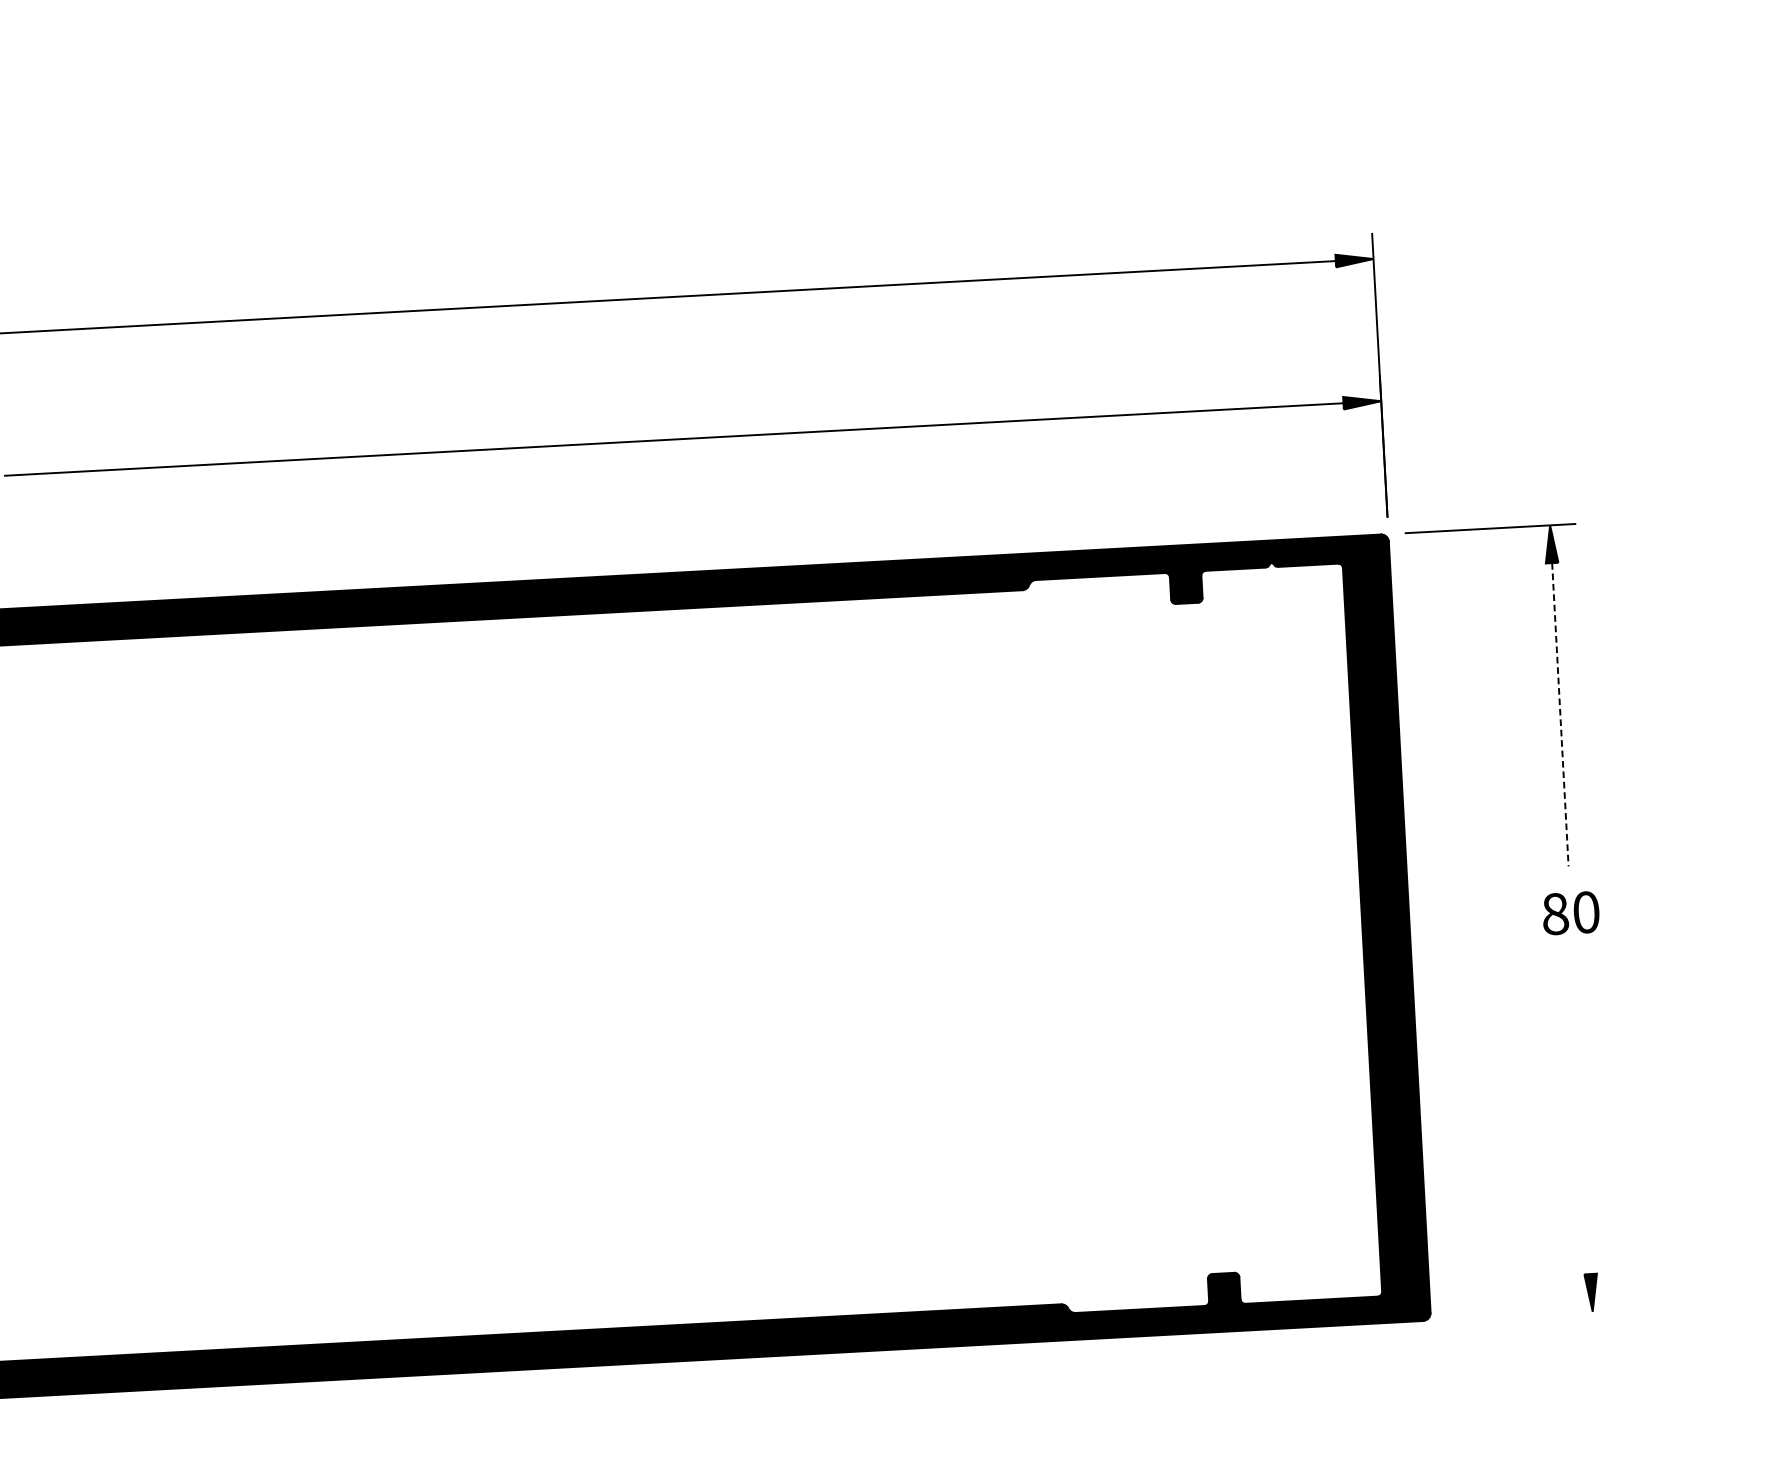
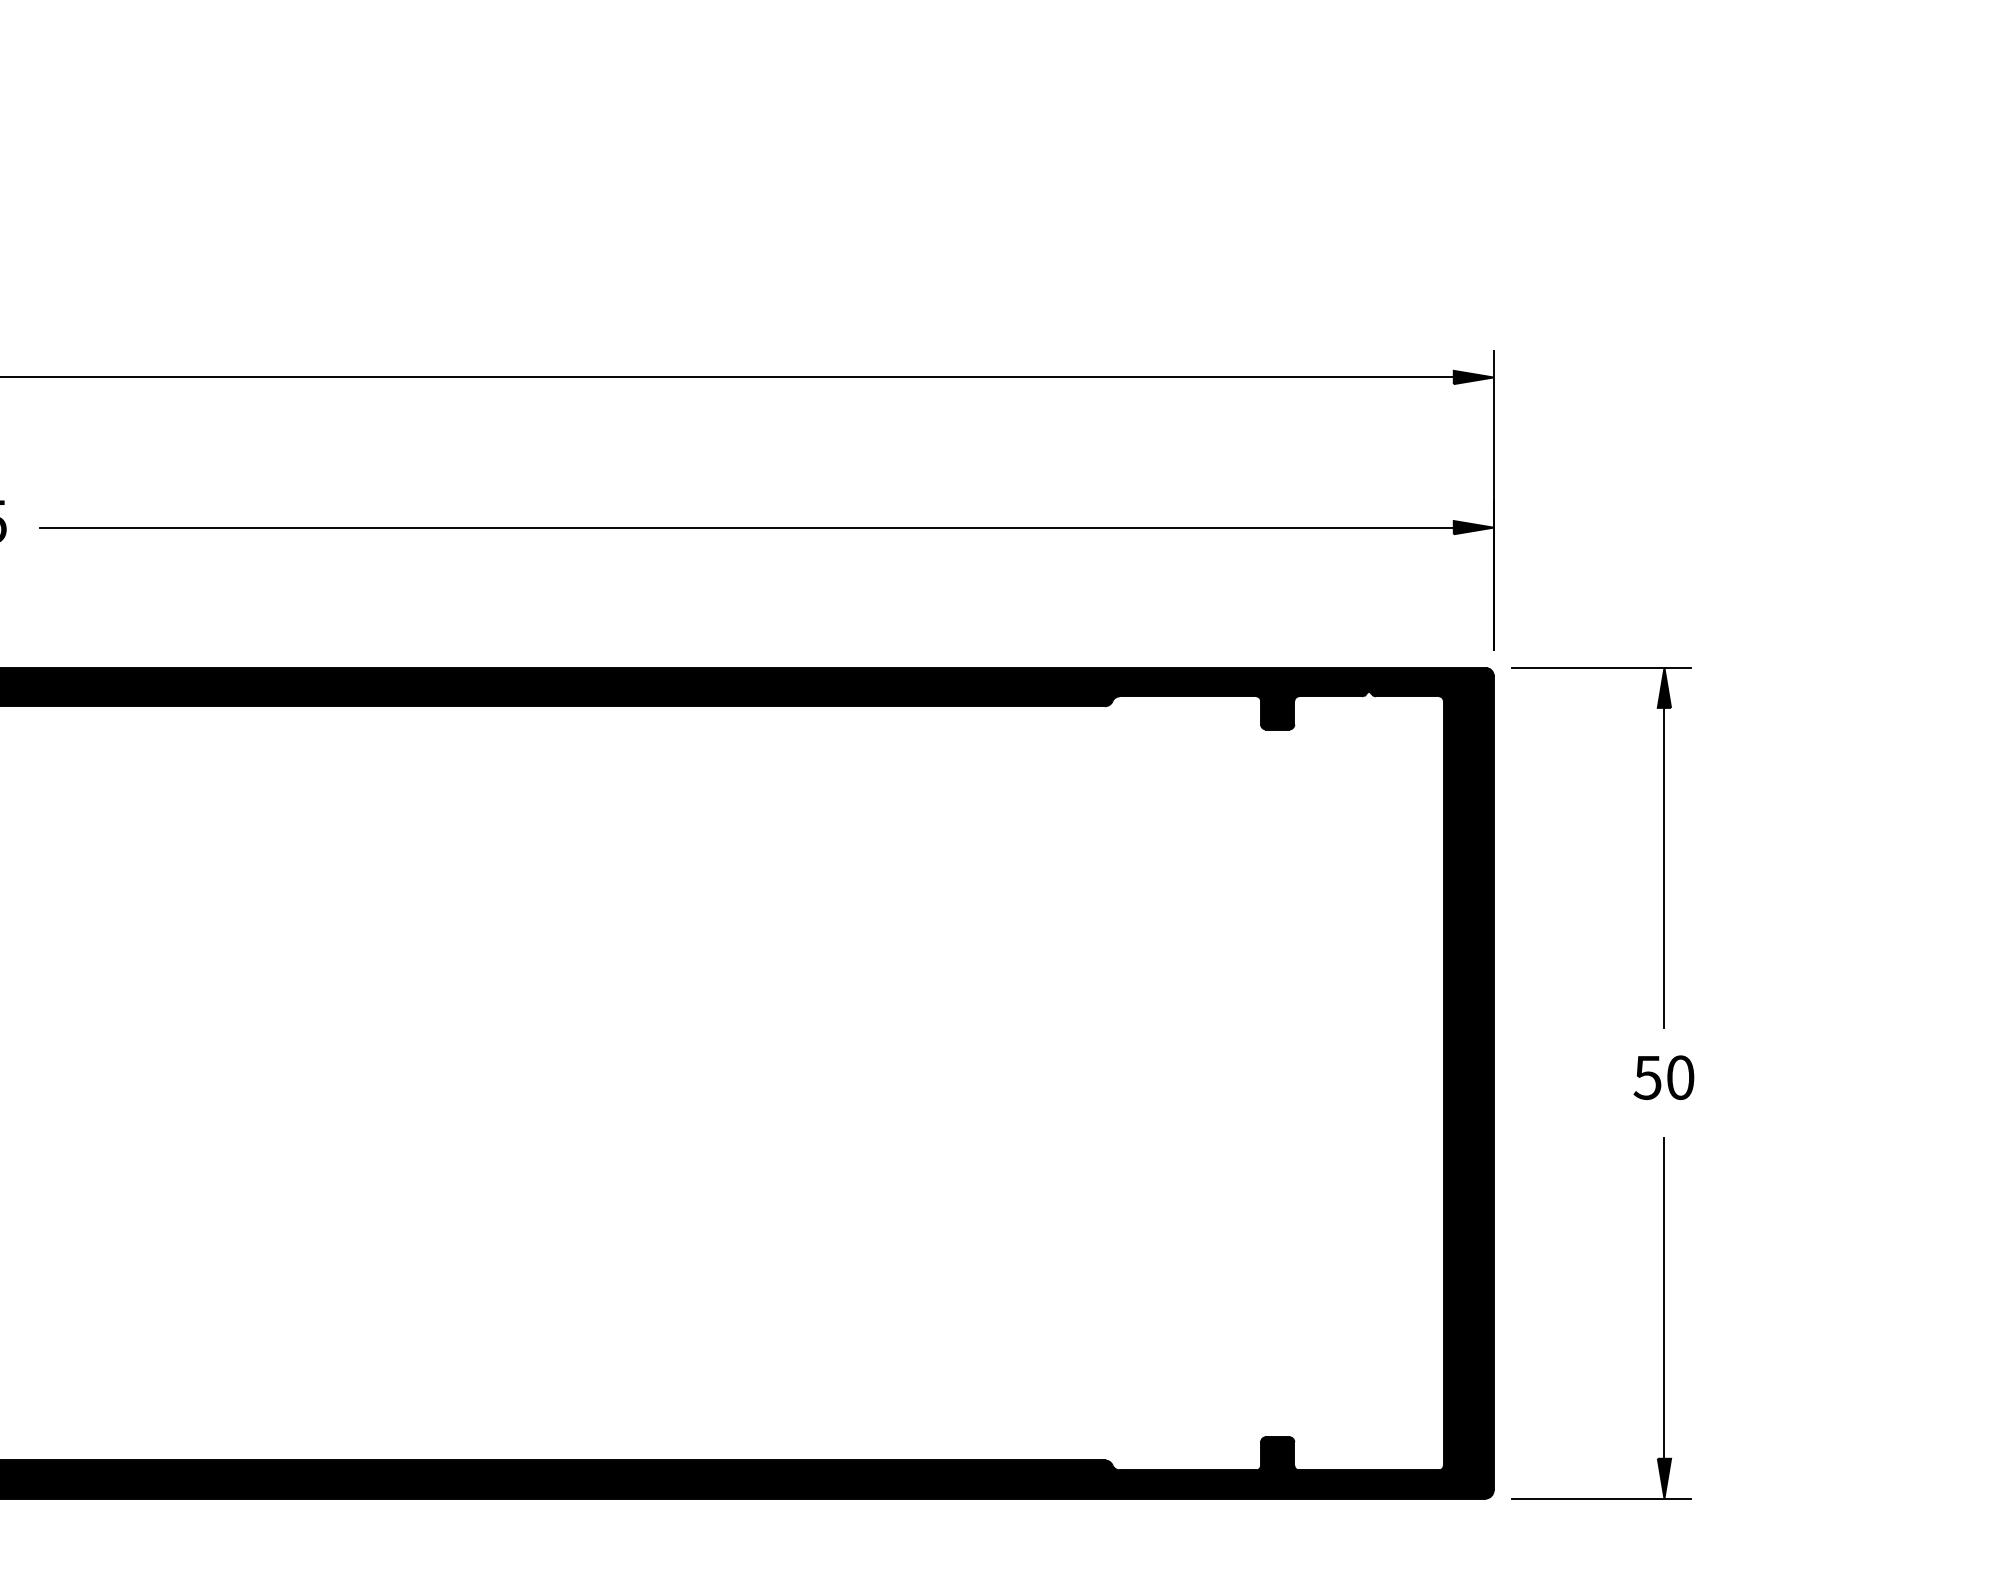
line: (1560, 715) -> (1664, 868), dashed -> solid
text: (1555, 913) -> (1647, 1077), 80 -> 50
line: (1582, 1122) -> (1664, 1298), added
line: (1533, 1314) -> (1601, 1498), added

